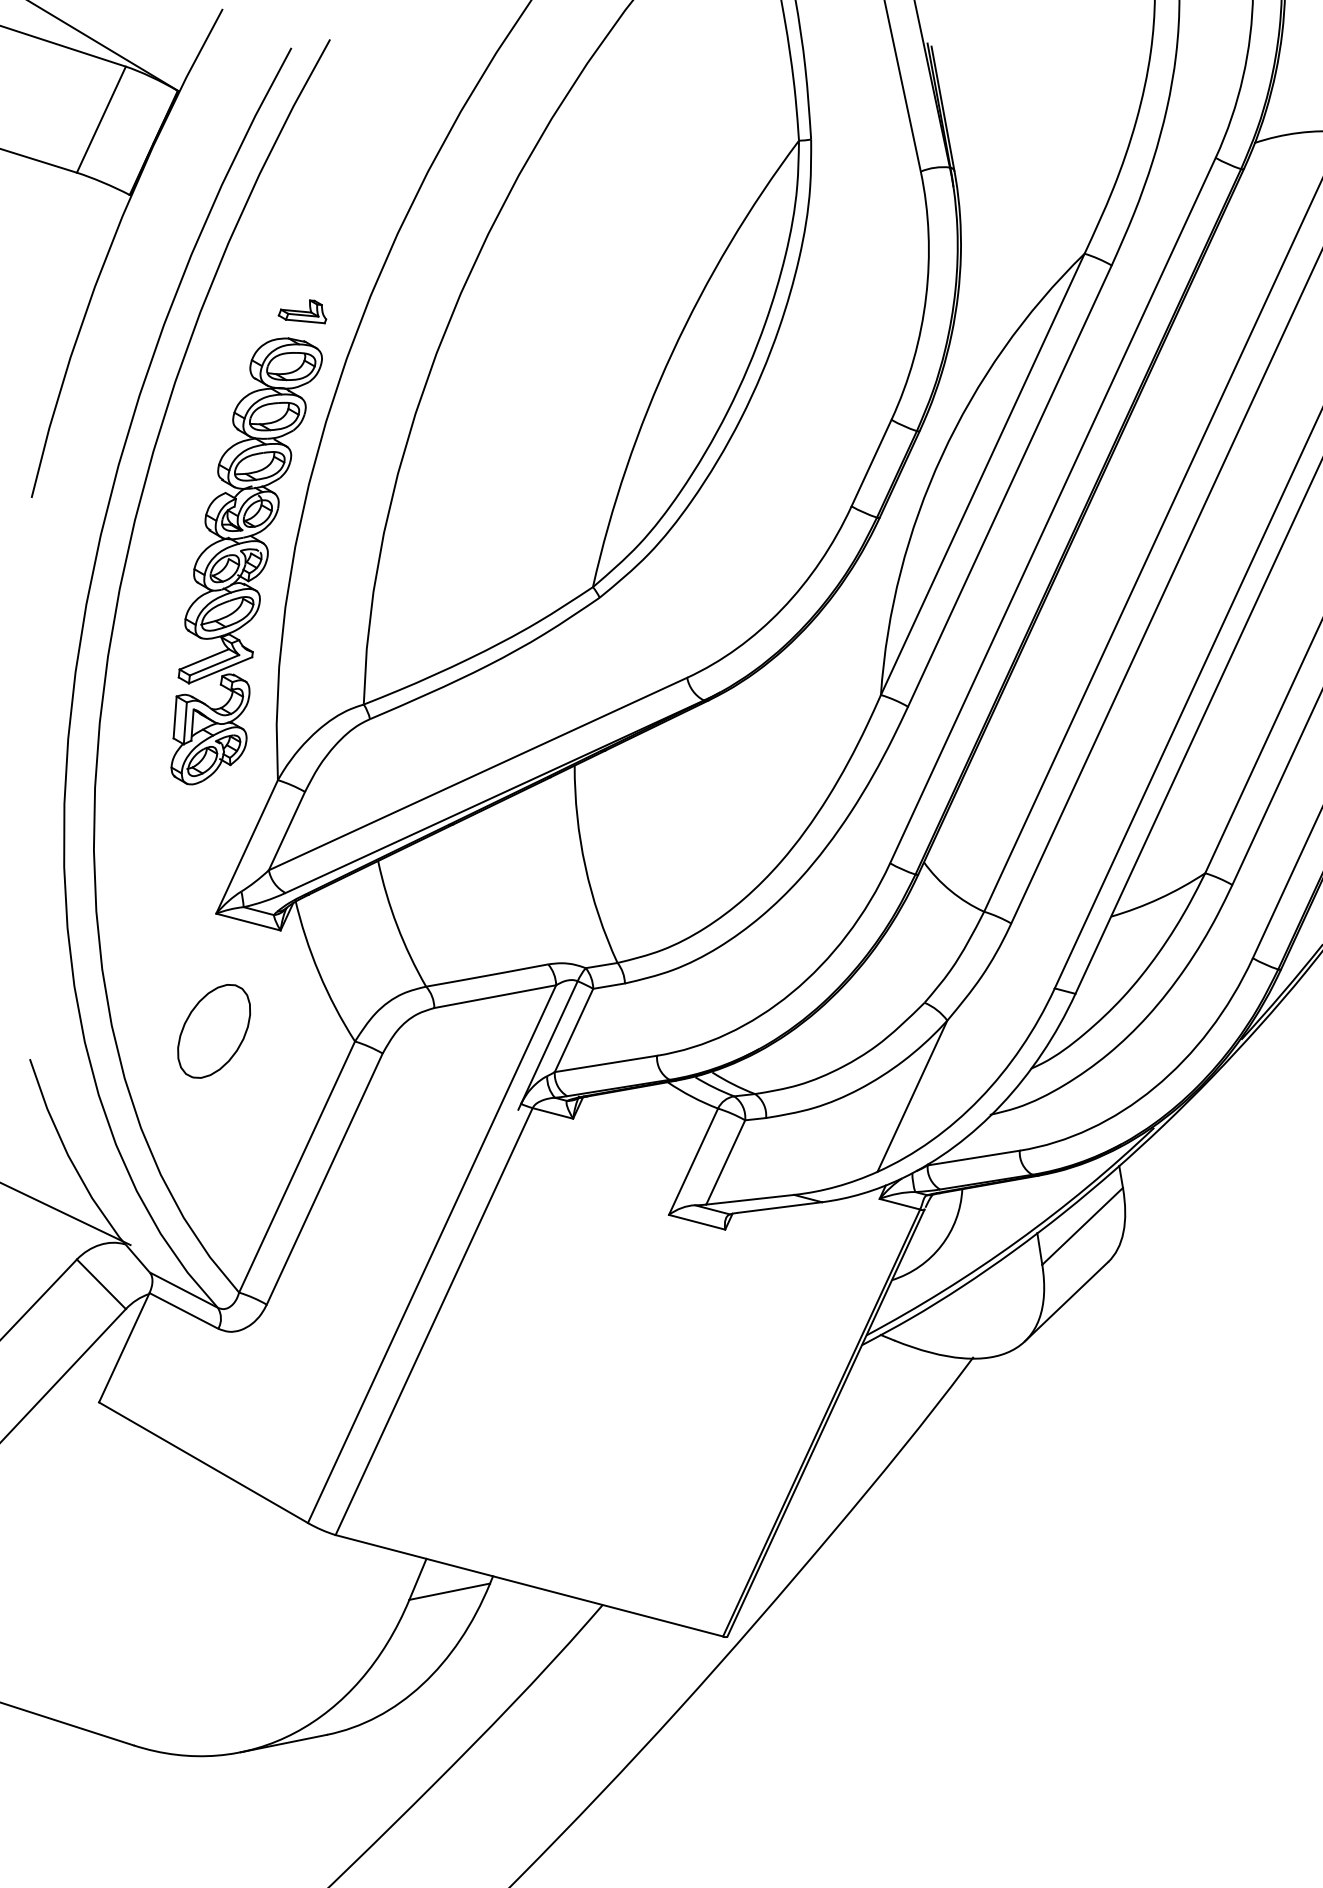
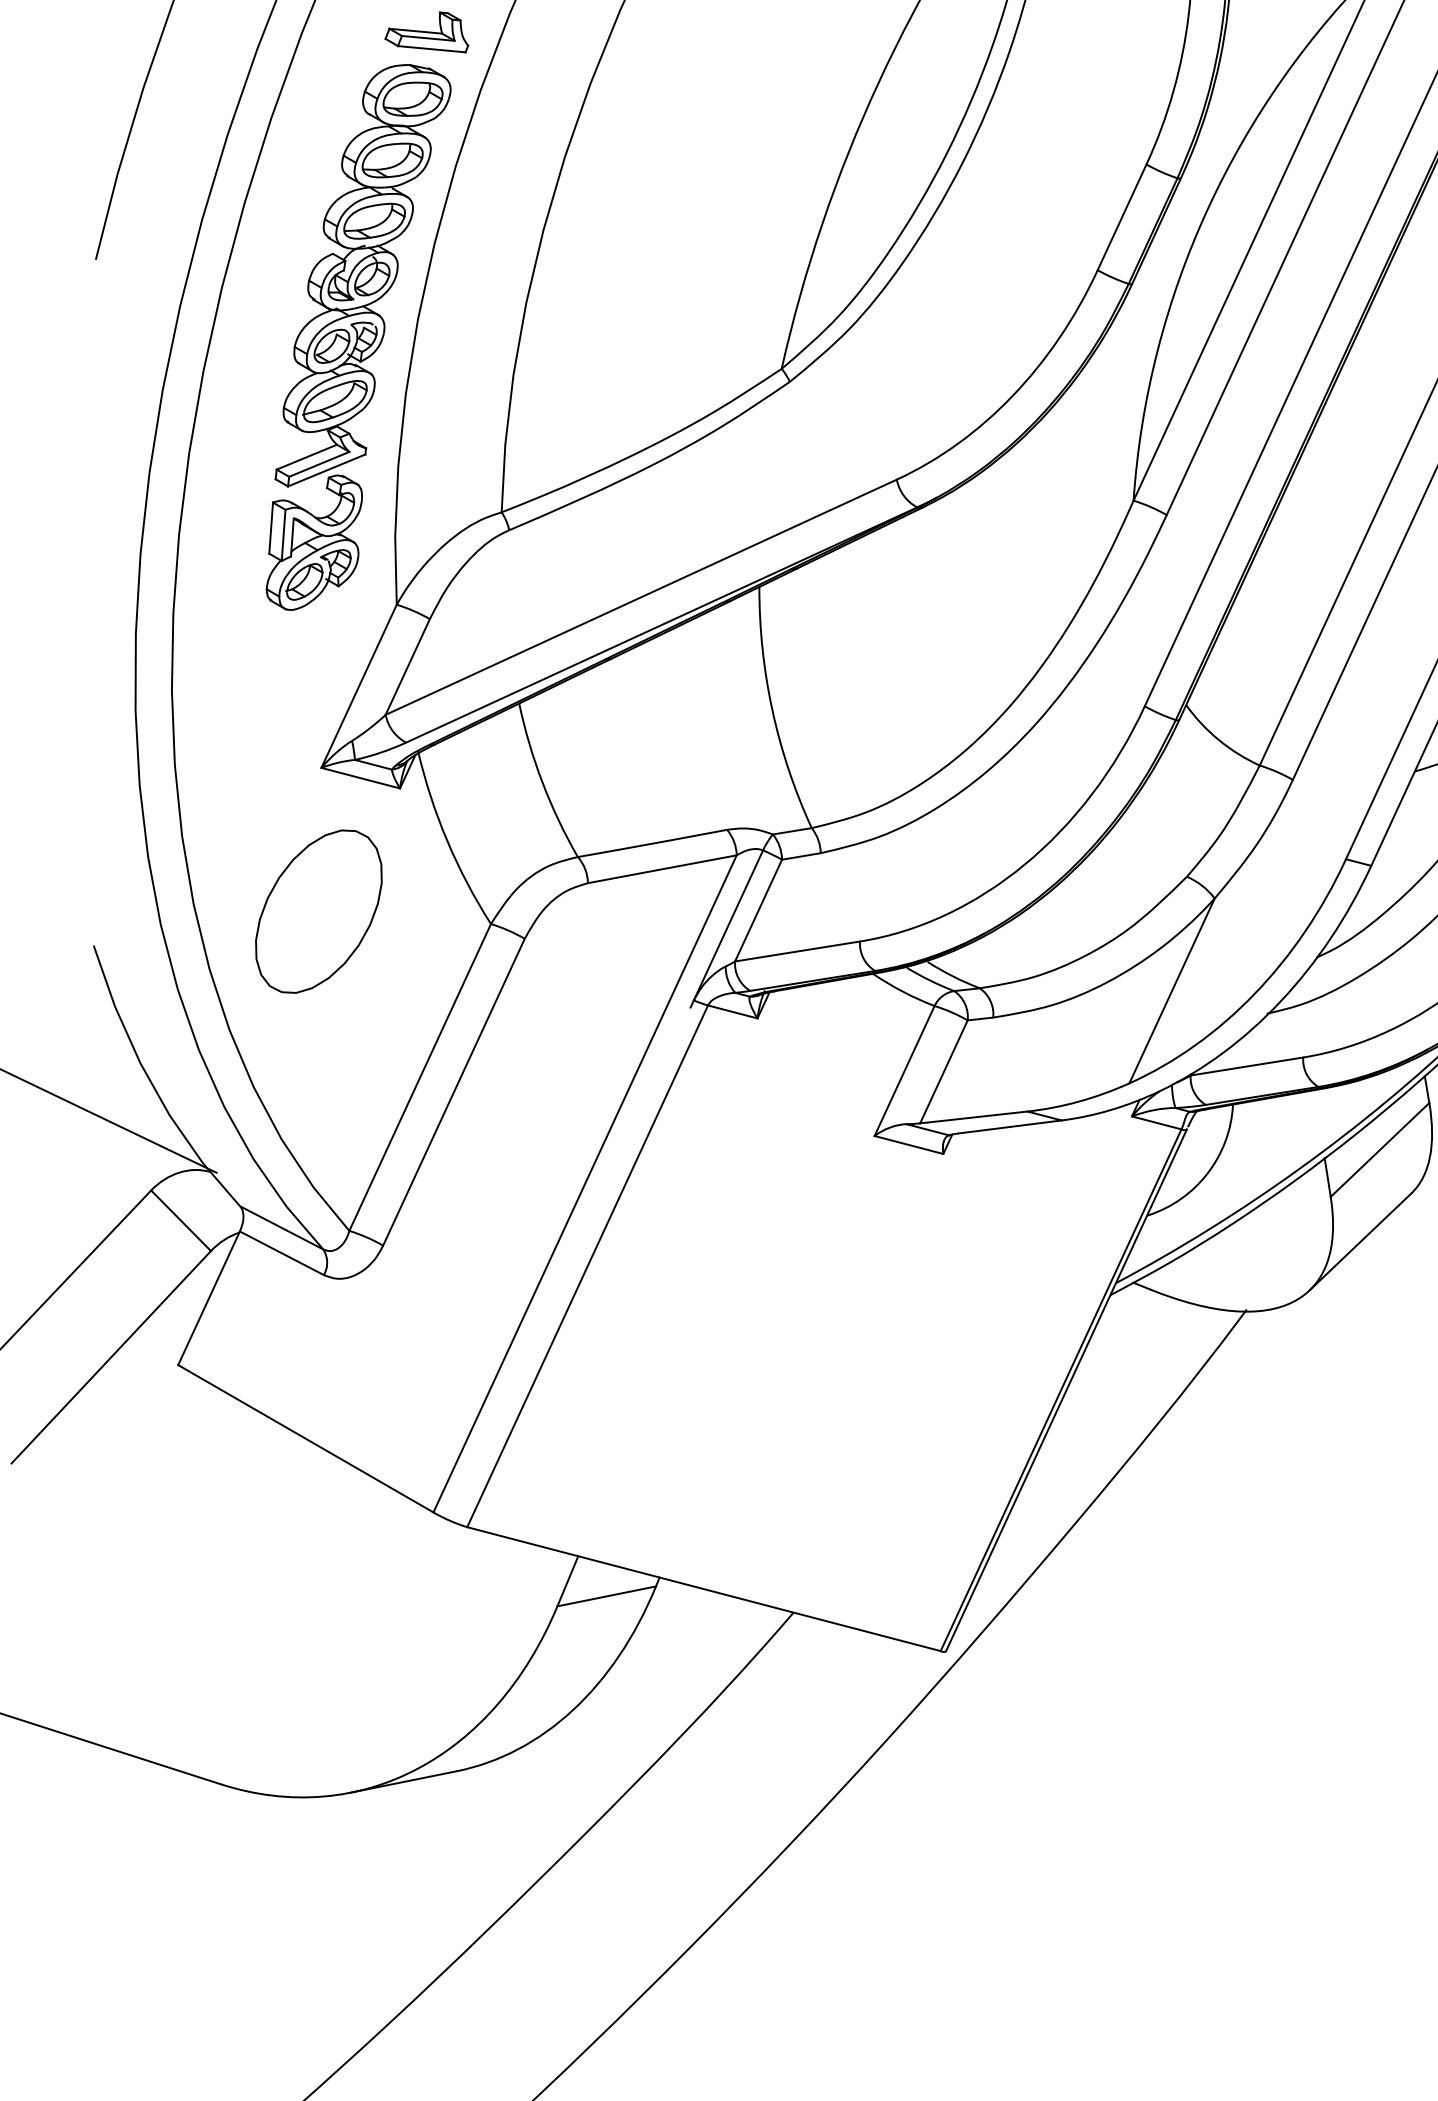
part: (302, 311) -> (426, 32), size x1.43
part: (213, 1031) -> (318, 911), size x1.43

